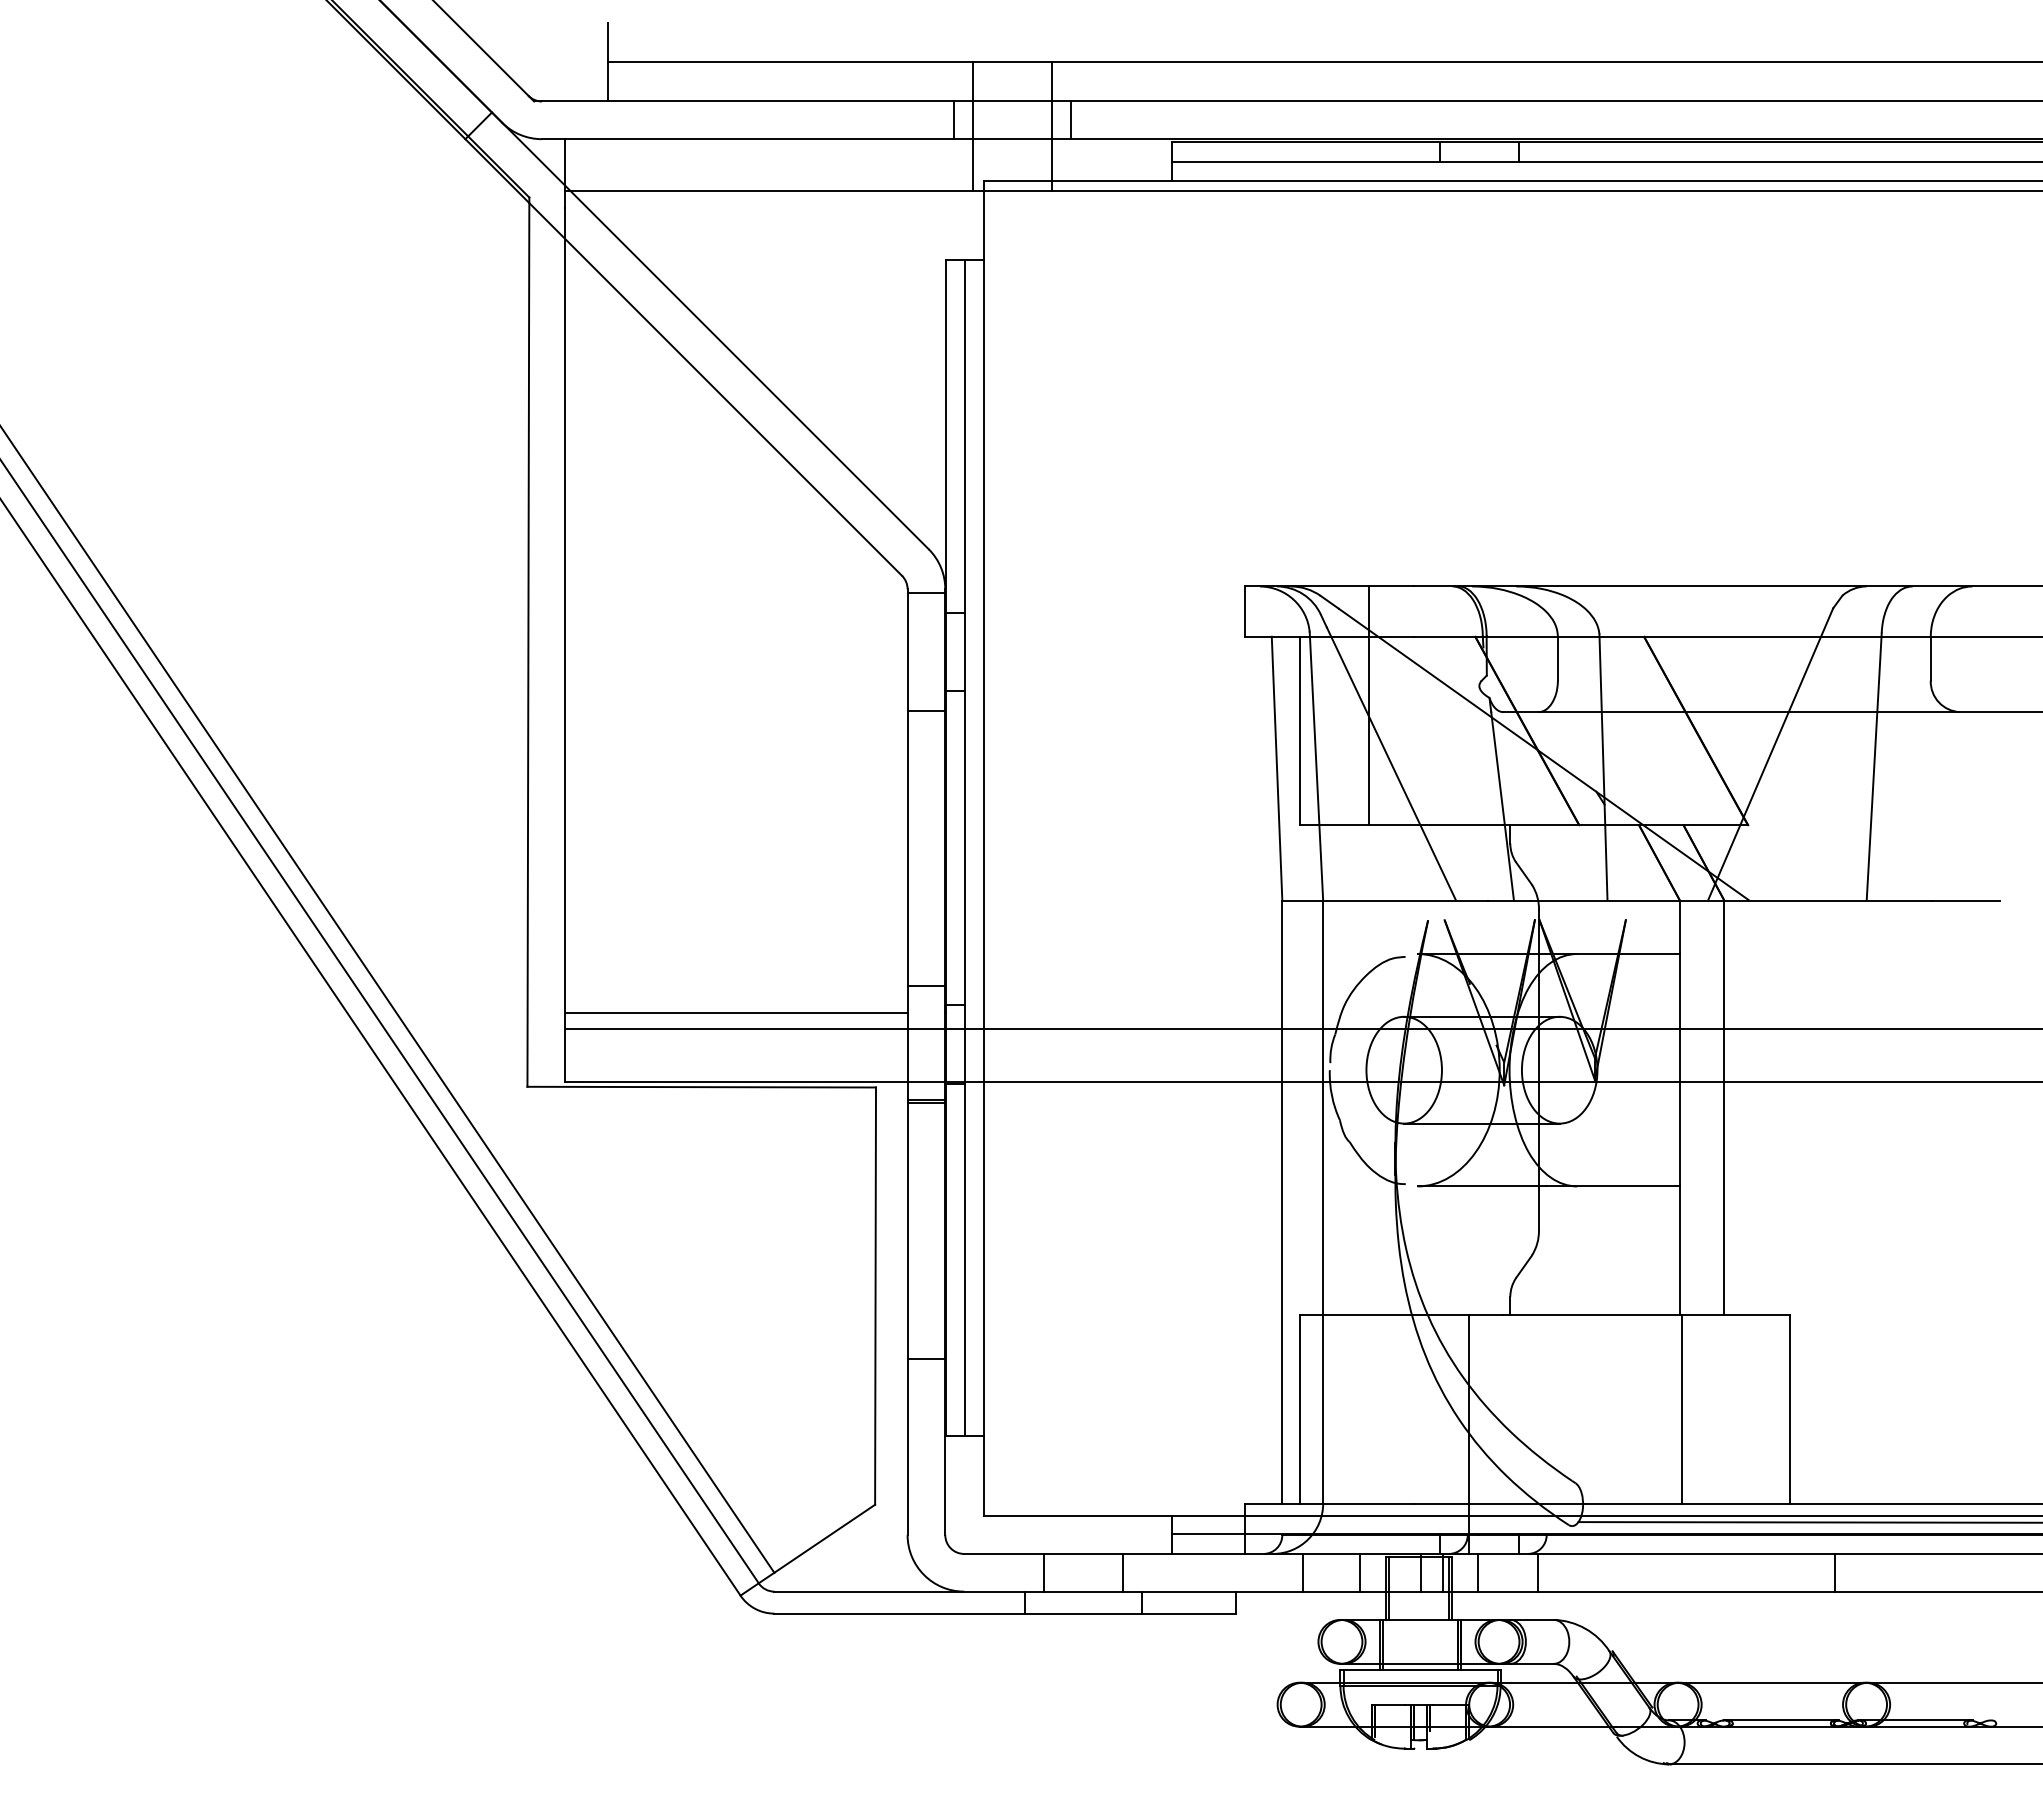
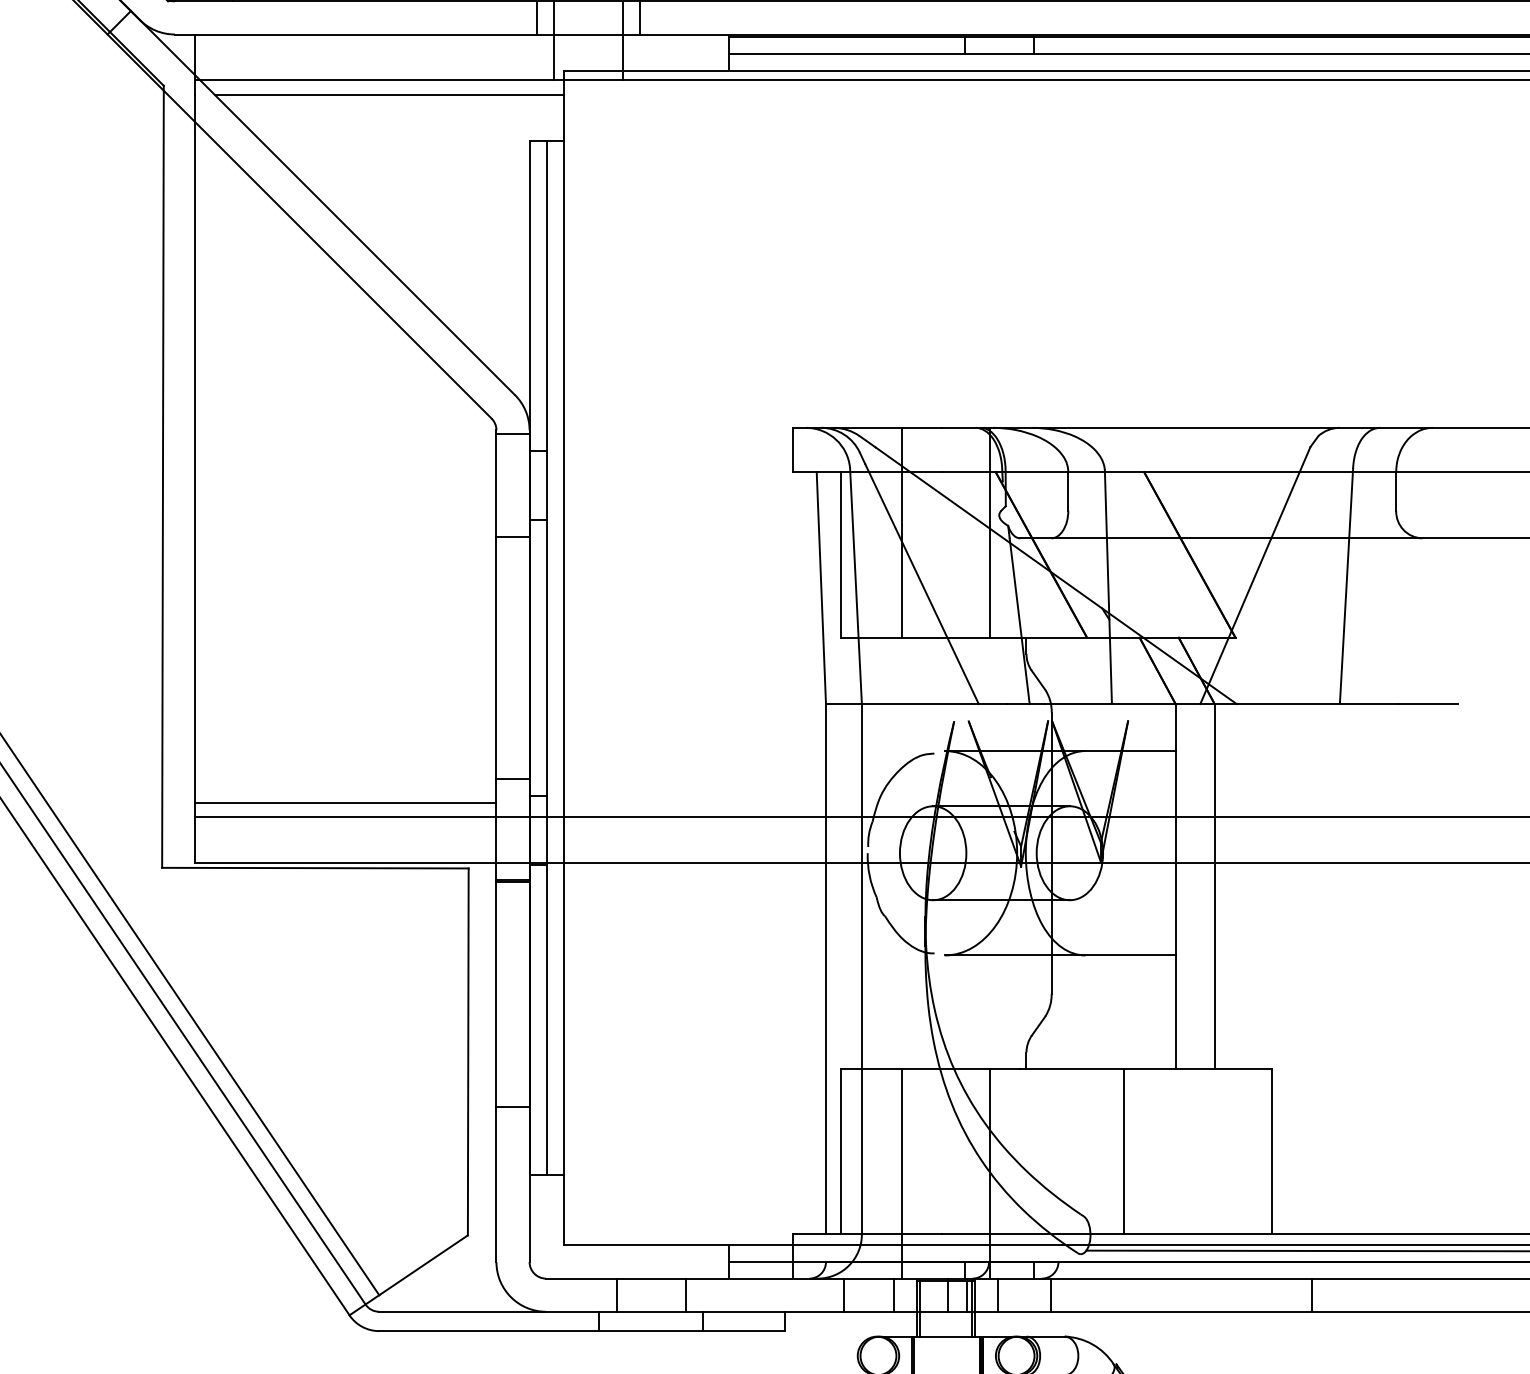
line: (785, 207) -> (389, 94), added
line: (1469, 705) -> (990, 532), added
line: (1681, 1409) -> (1123, 1151), moved
line: (1368, 1434) -> (901, 1173), added

